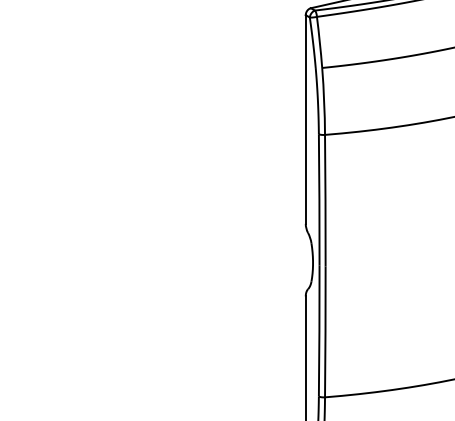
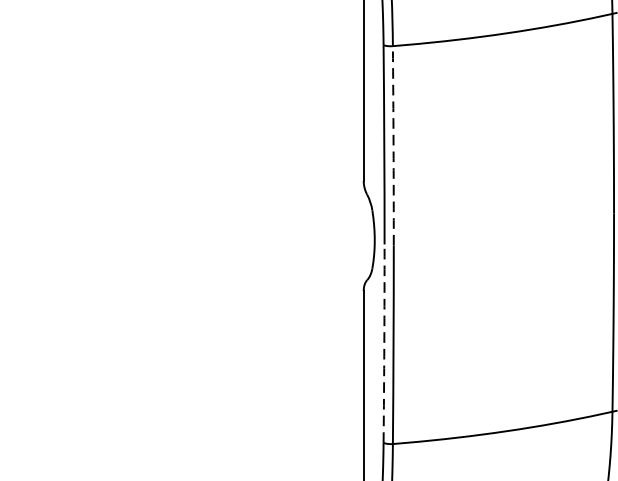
arc: (325, 200) -> (393, 145), solid -> dashed
arc: (319, 331) -> (384, 344), solid -> dashed

